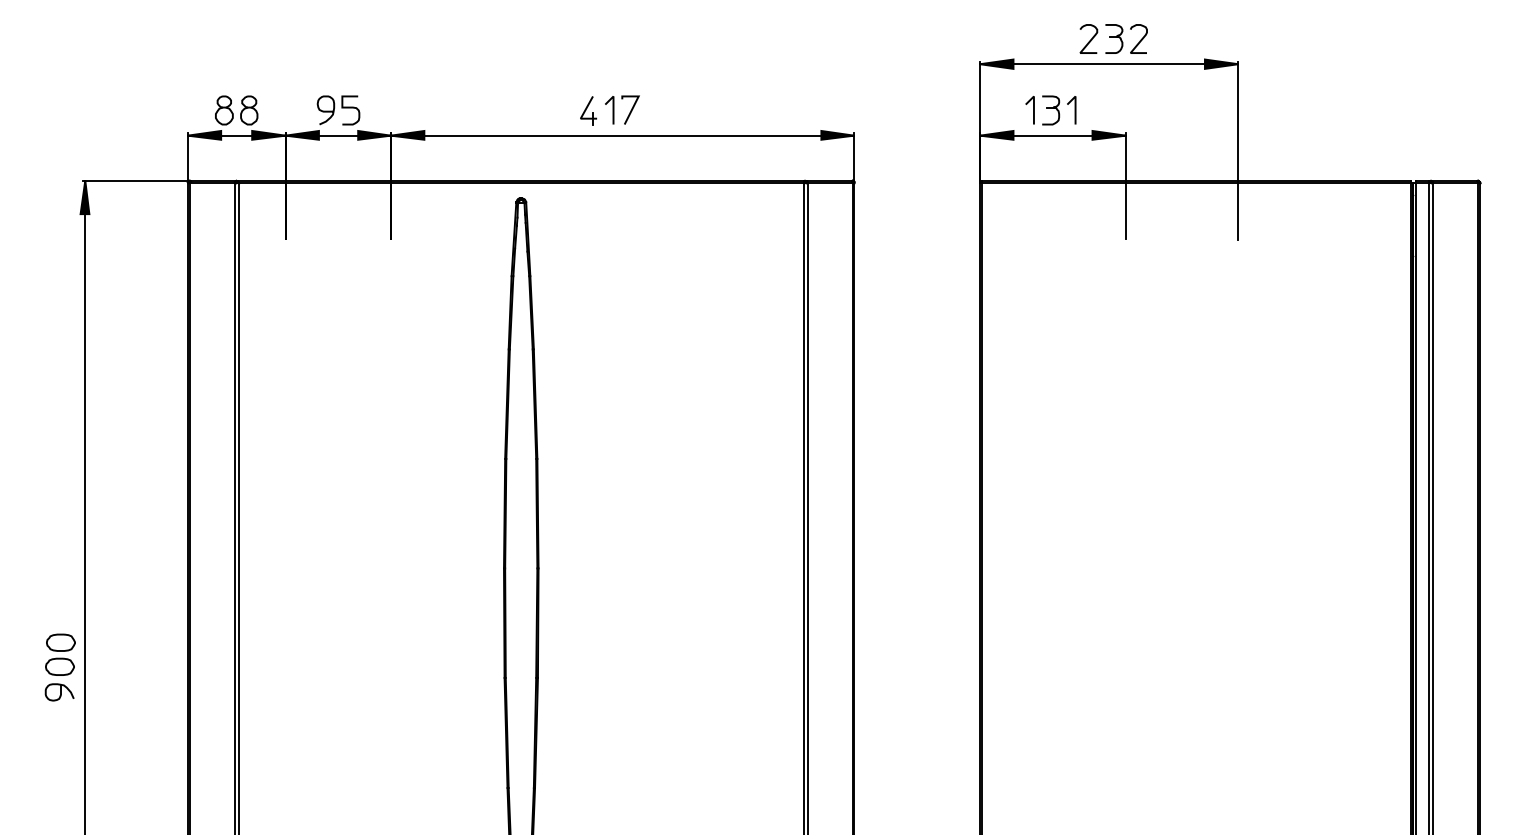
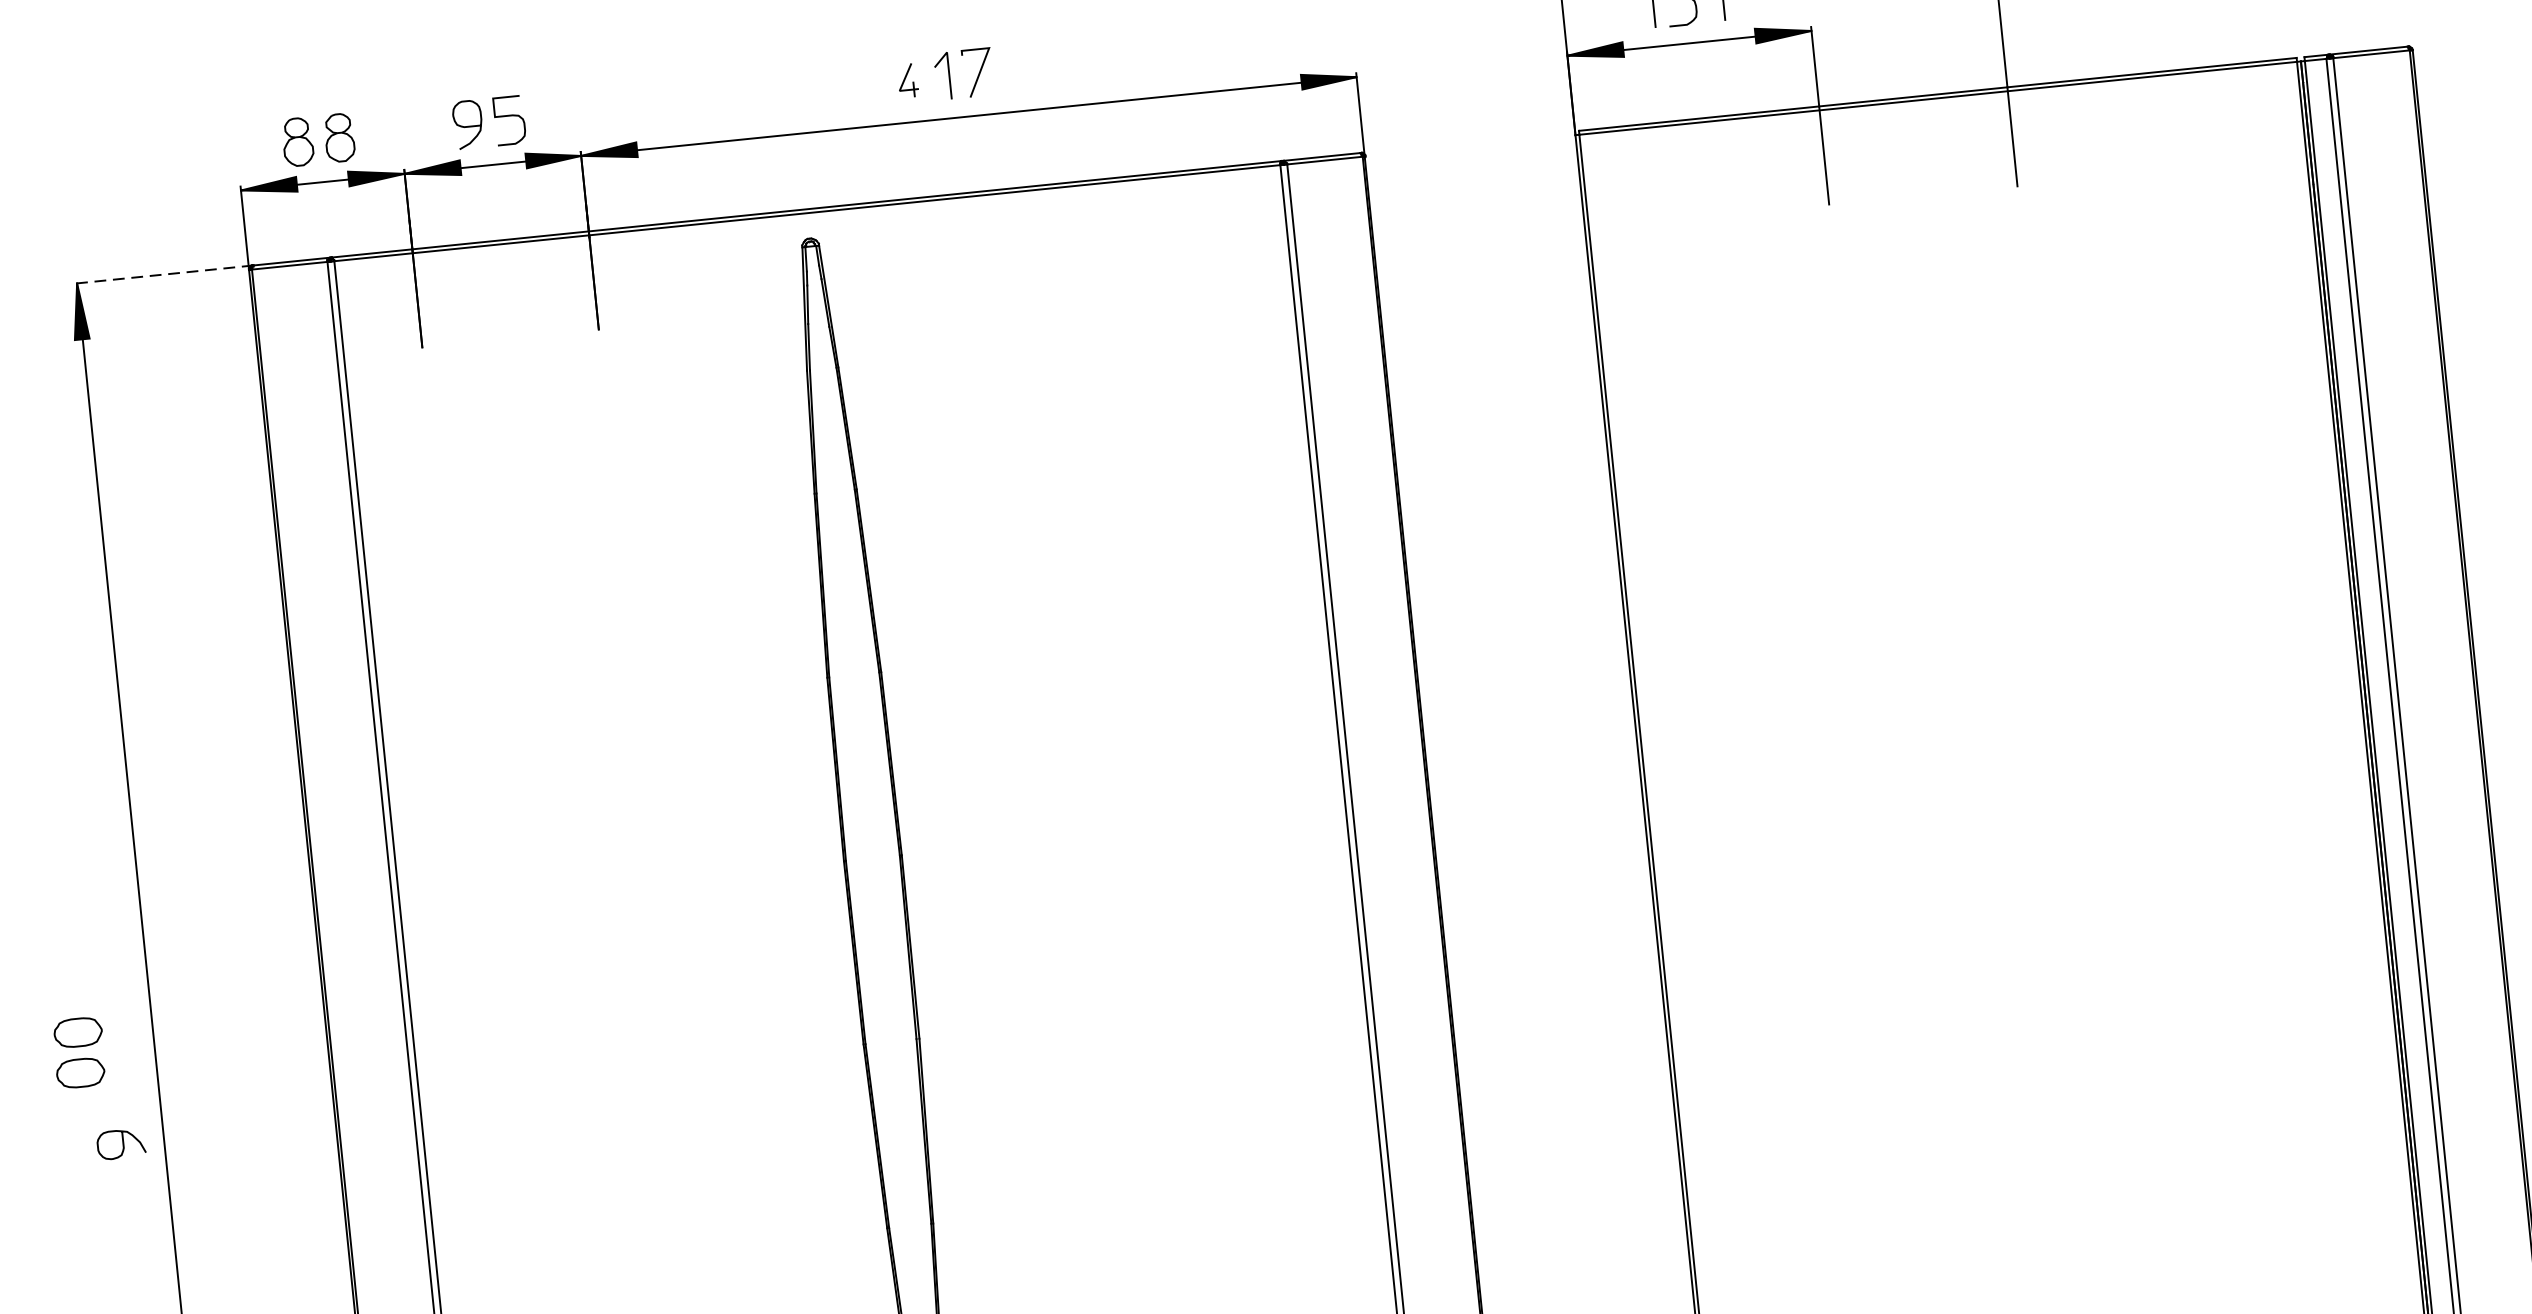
part: (588, 110) -> (907, 80), size x0.7
line: (136, 180) -> (162, 274), solid -> dashed
part: (60, 654) -> (79, 1052), moved

